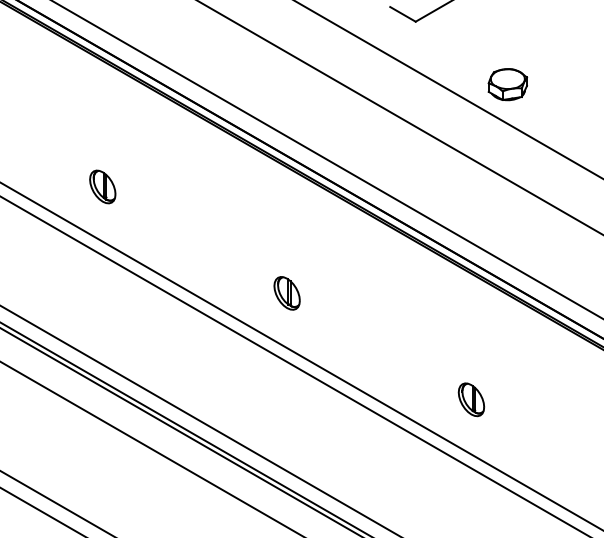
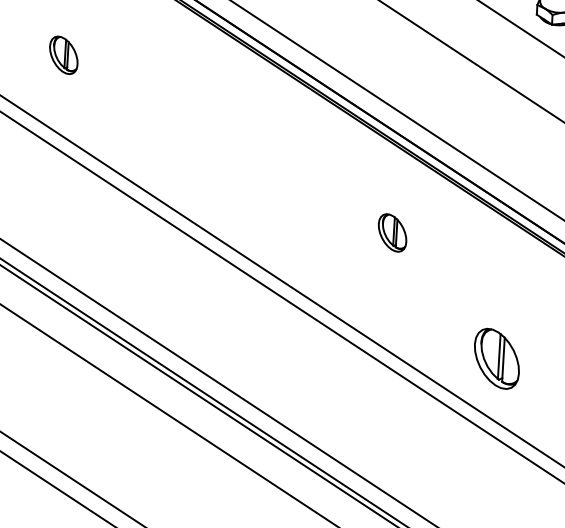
part: (102, 186) -> (63, 54), moved
part: (286, 293) -> (391, 233), moved
part: (471, 399) -> (496, 358), size x1.6

